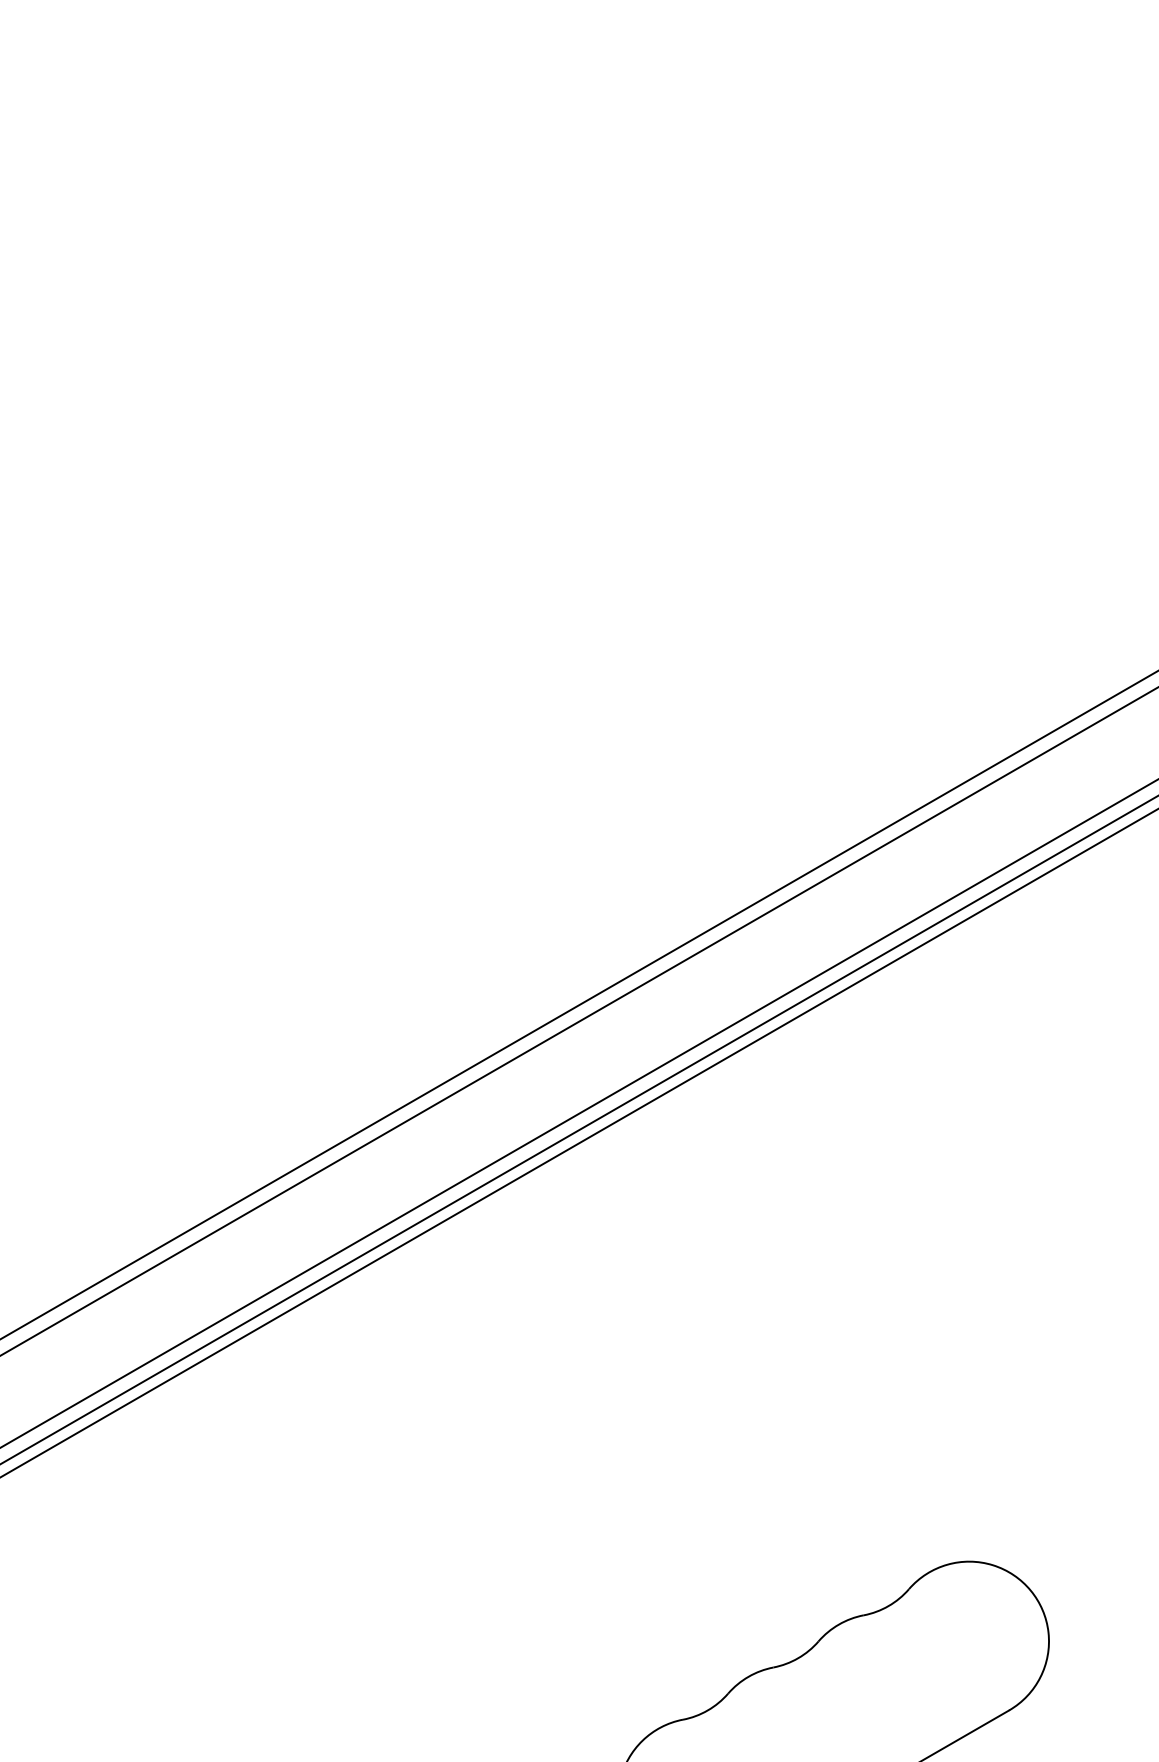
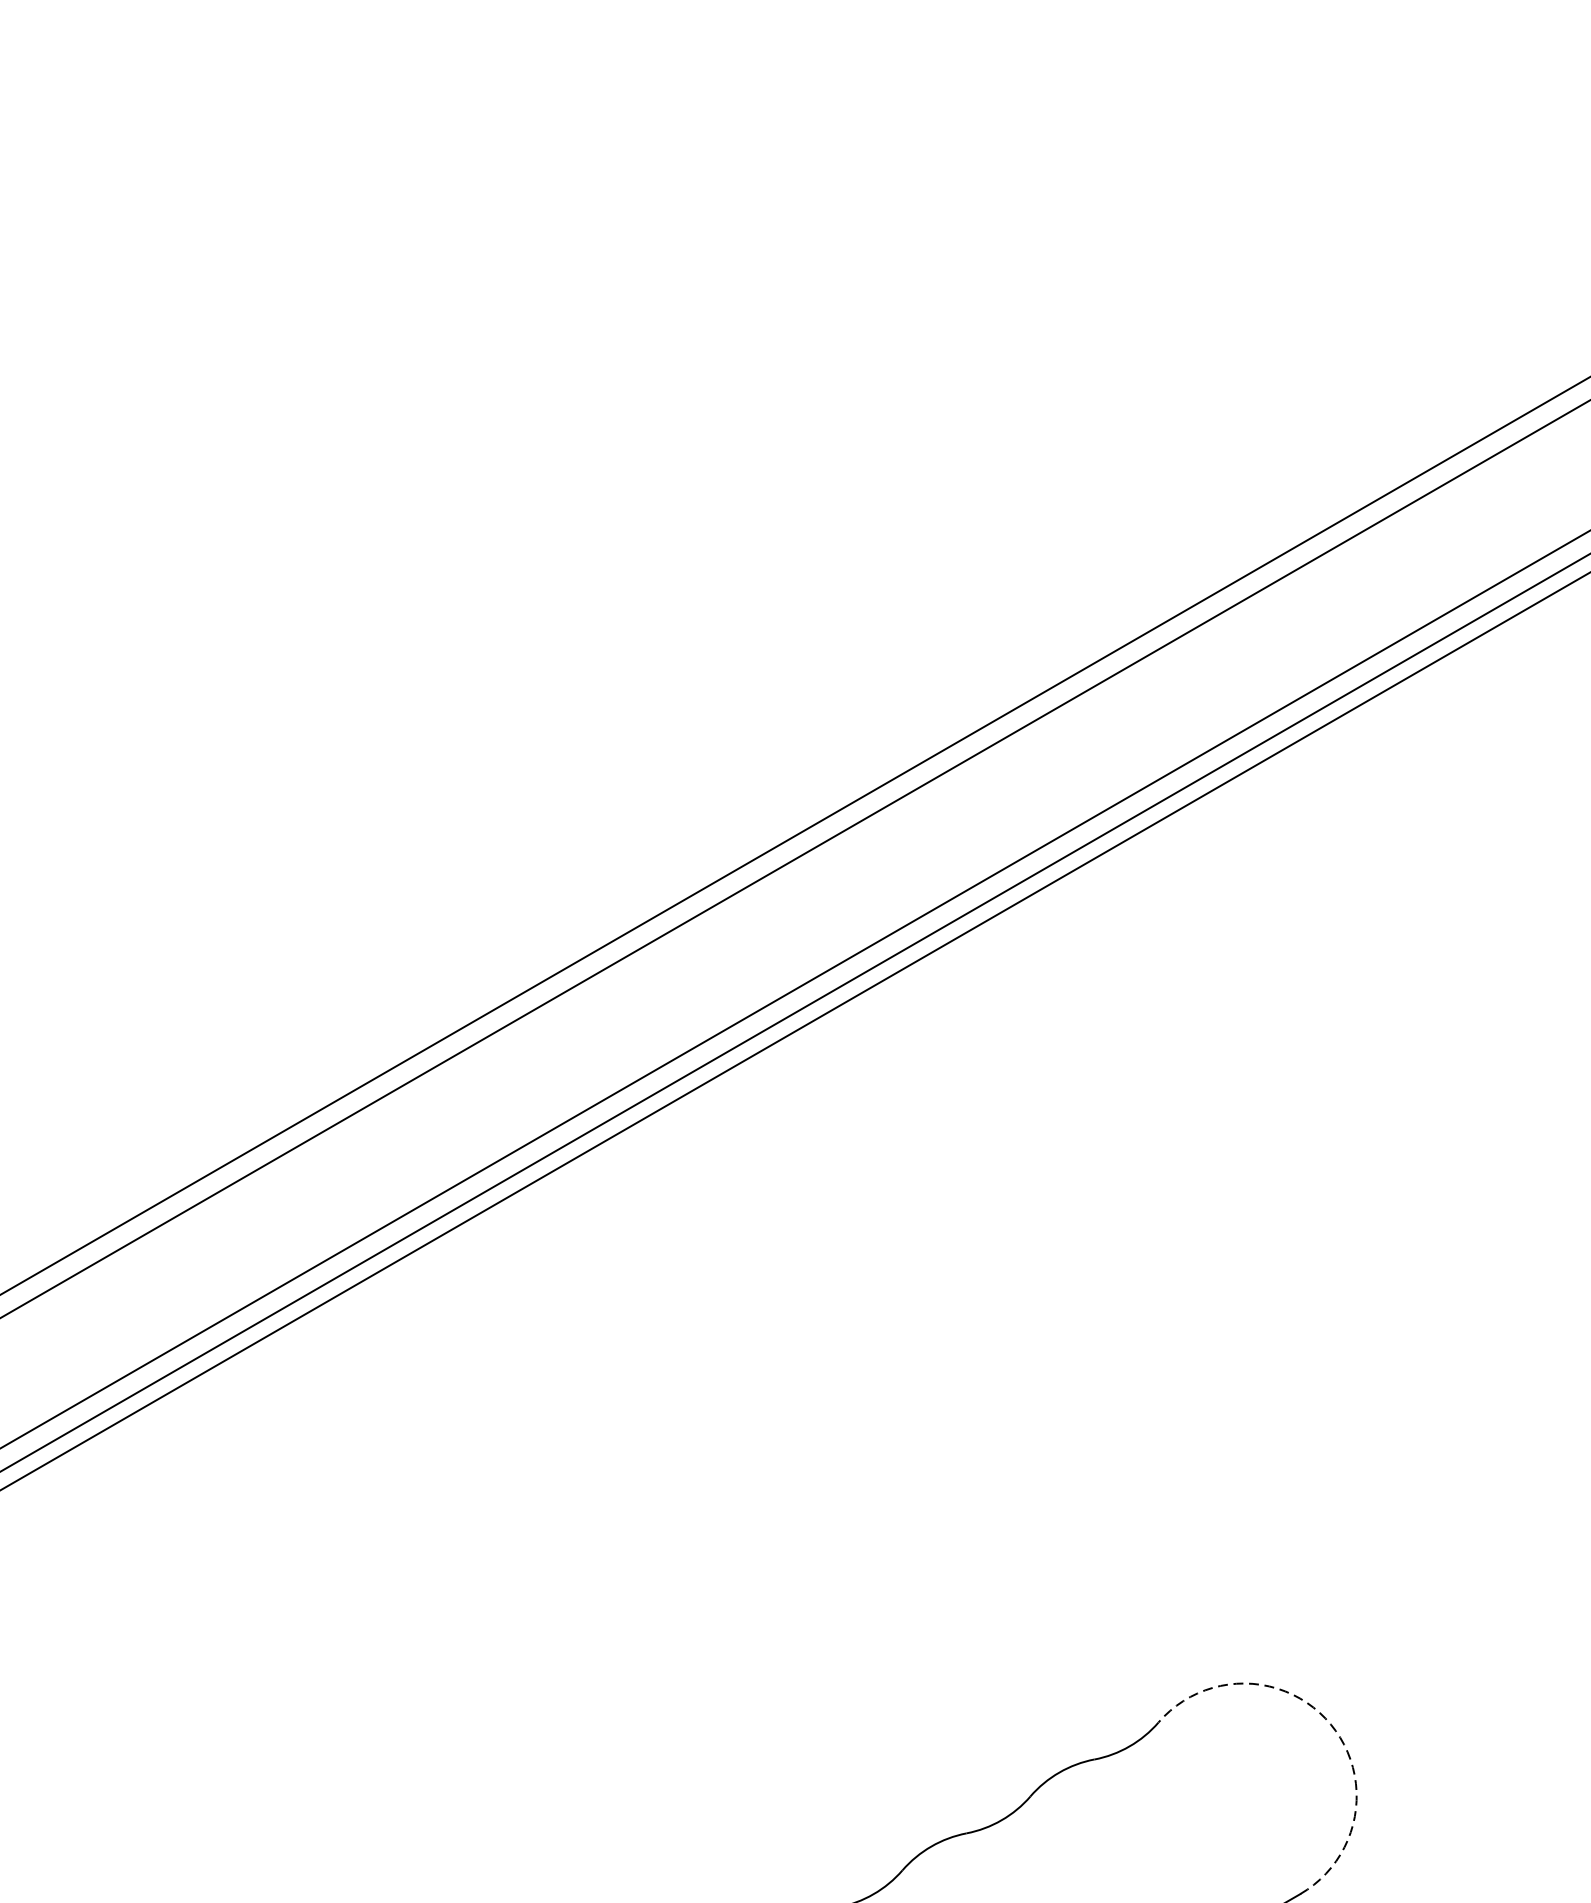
arc: (1030, 1590) -> (1330, 1724), solid -> dashed

